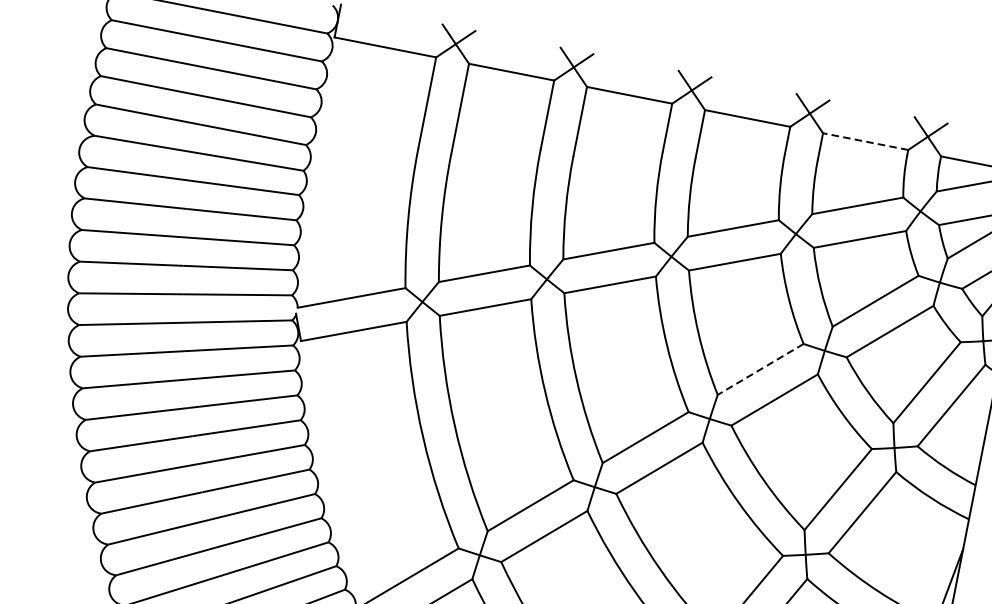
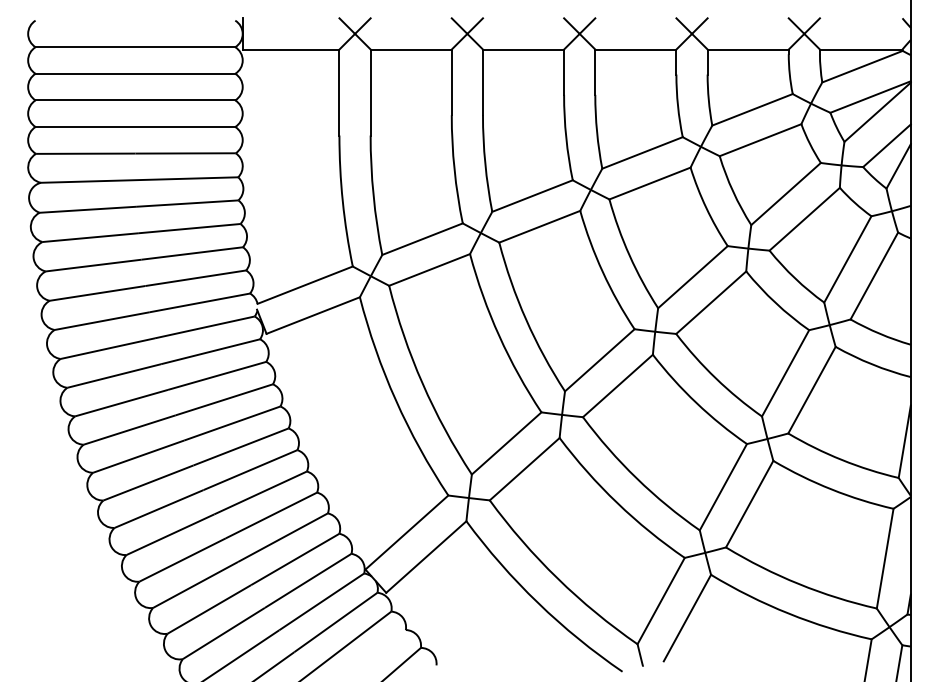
line: (865, 141) -> (748, 49), dashed -> solid
line: (760, 369) -> (692, 277), dashed -> solid

